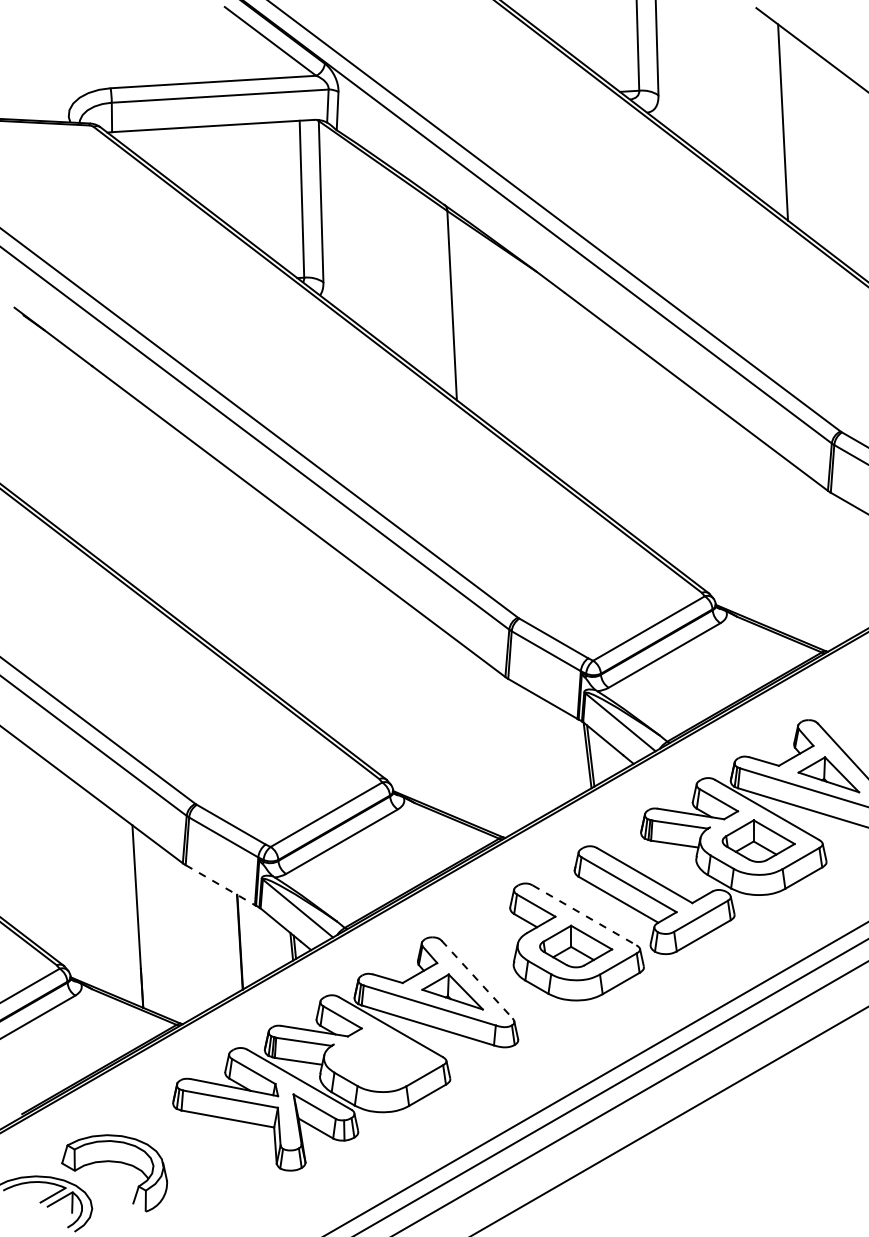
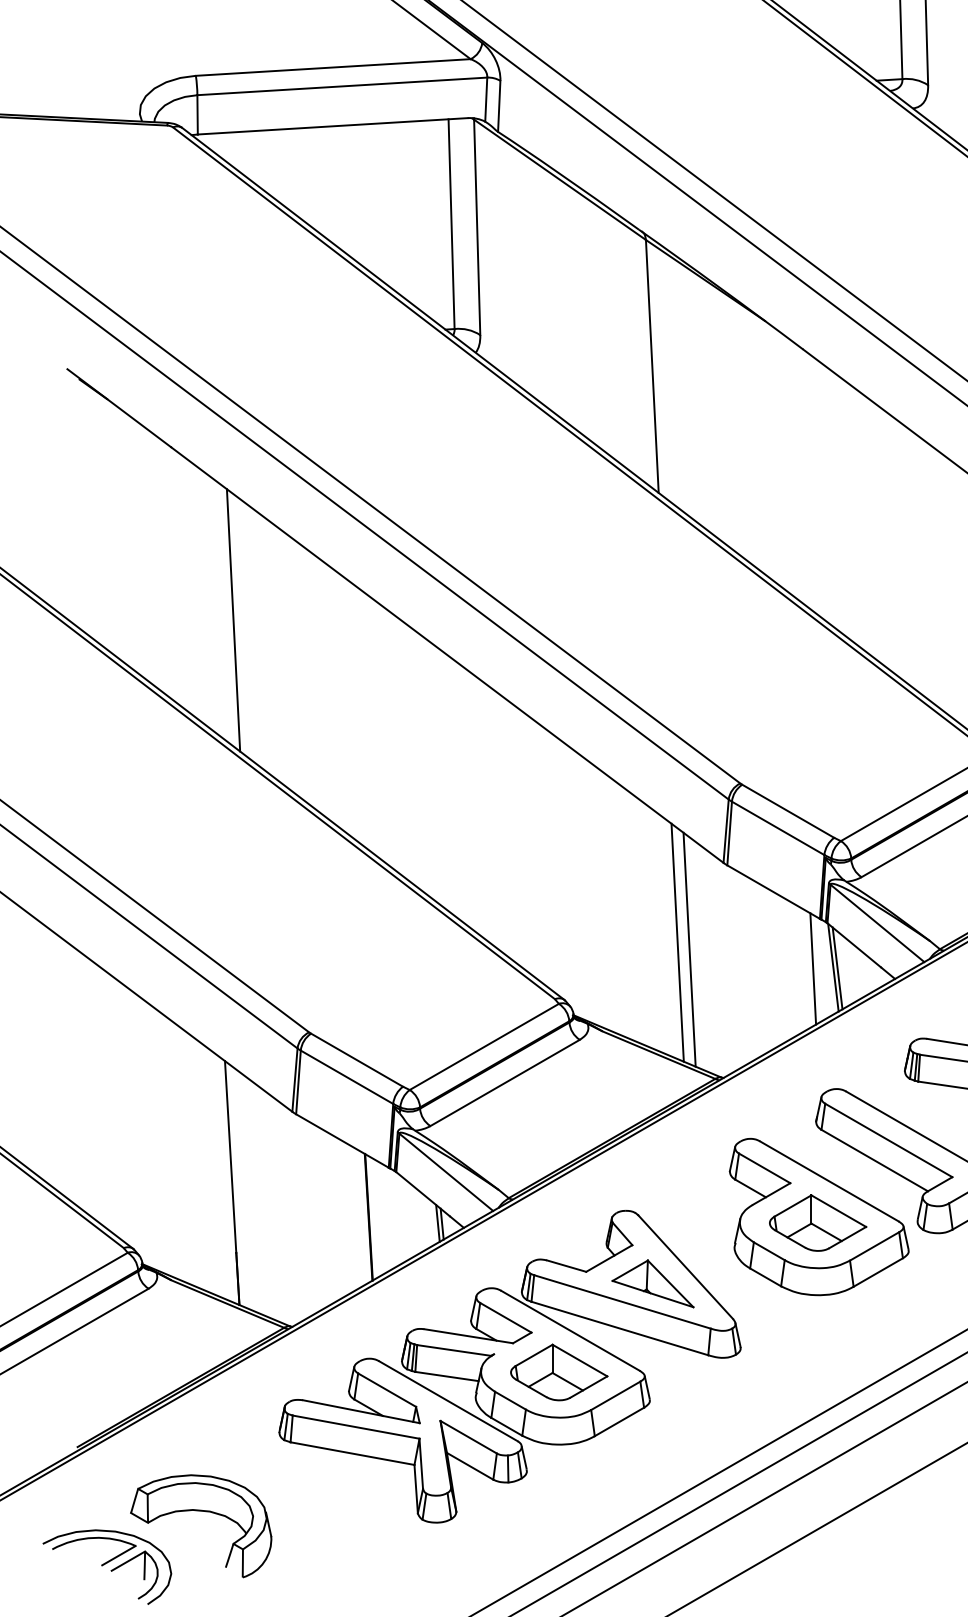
line: (138, 495) -> (233, 620), added
line: (470, 736) -> (676, 942), added
line: (479, 741) -> (688, 949), added
line: (572, 756) -> (813, 969), added
line: (220, 885) -> (342, 1141), dashed -> solid
line: (584, 915) -> (829, 1181), dashed -> solid
line: (477, 979) -> (686, 1267), dashed -> solid
part: (382, 1057) -> (559, 1371), added

